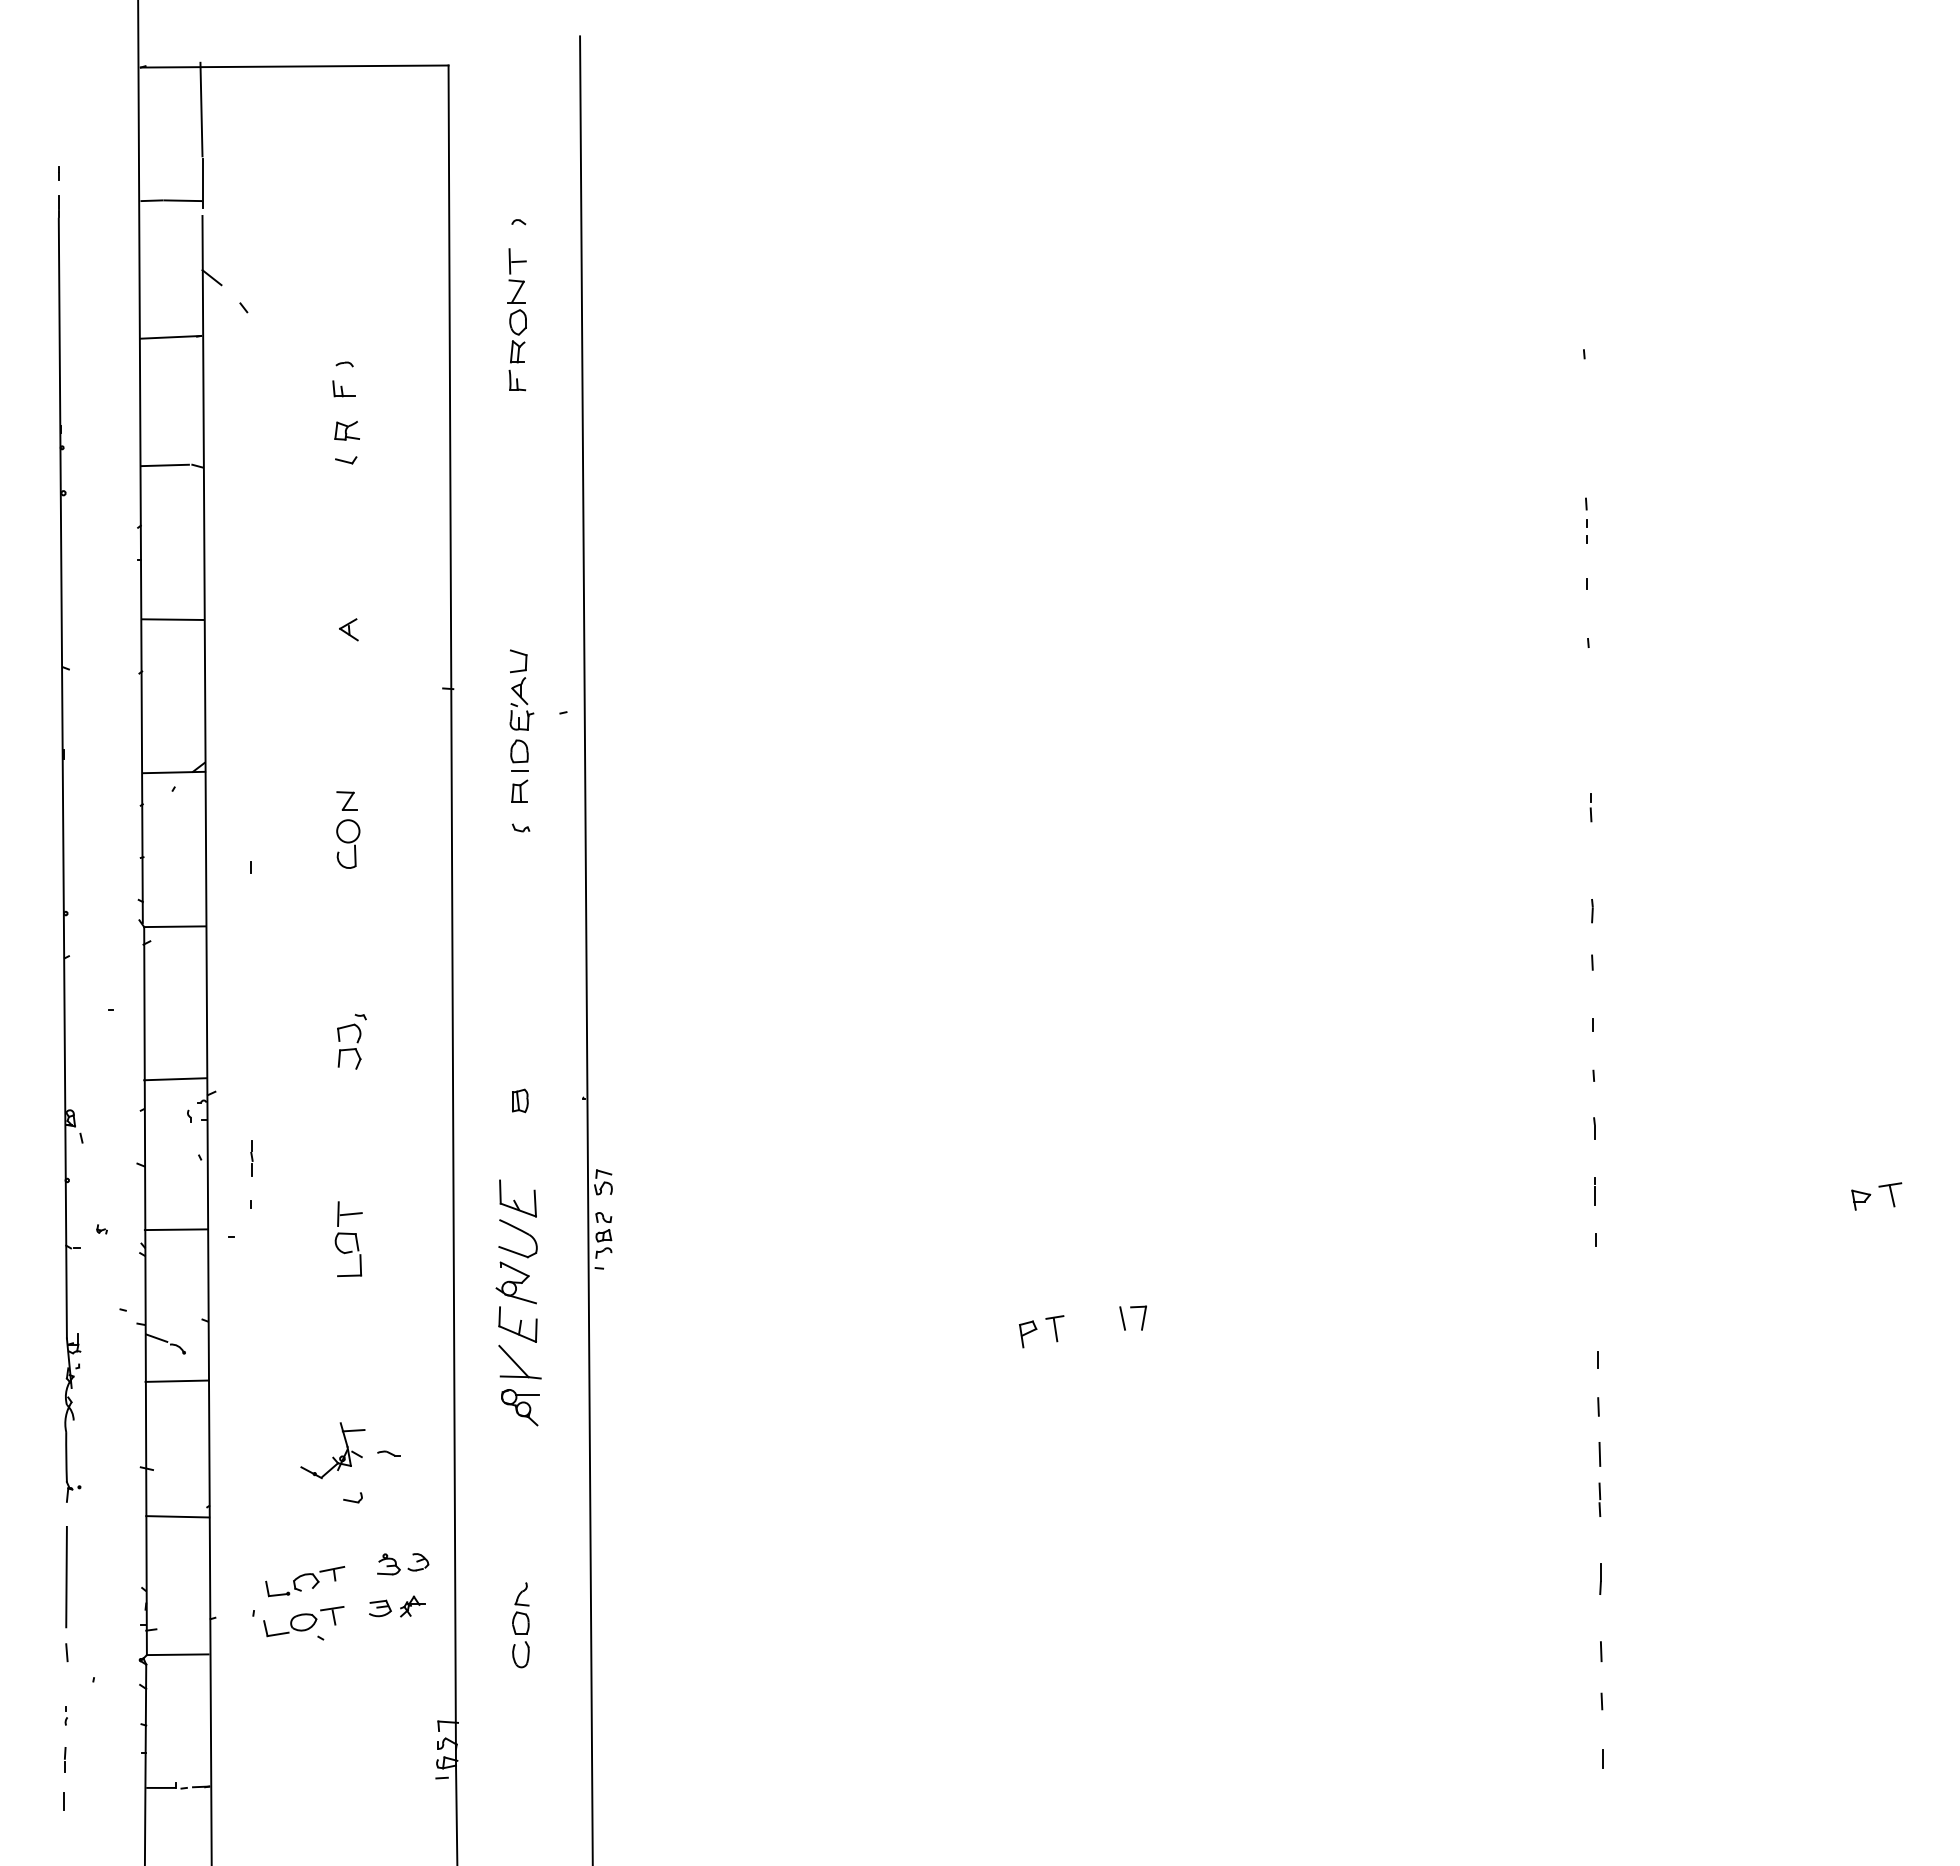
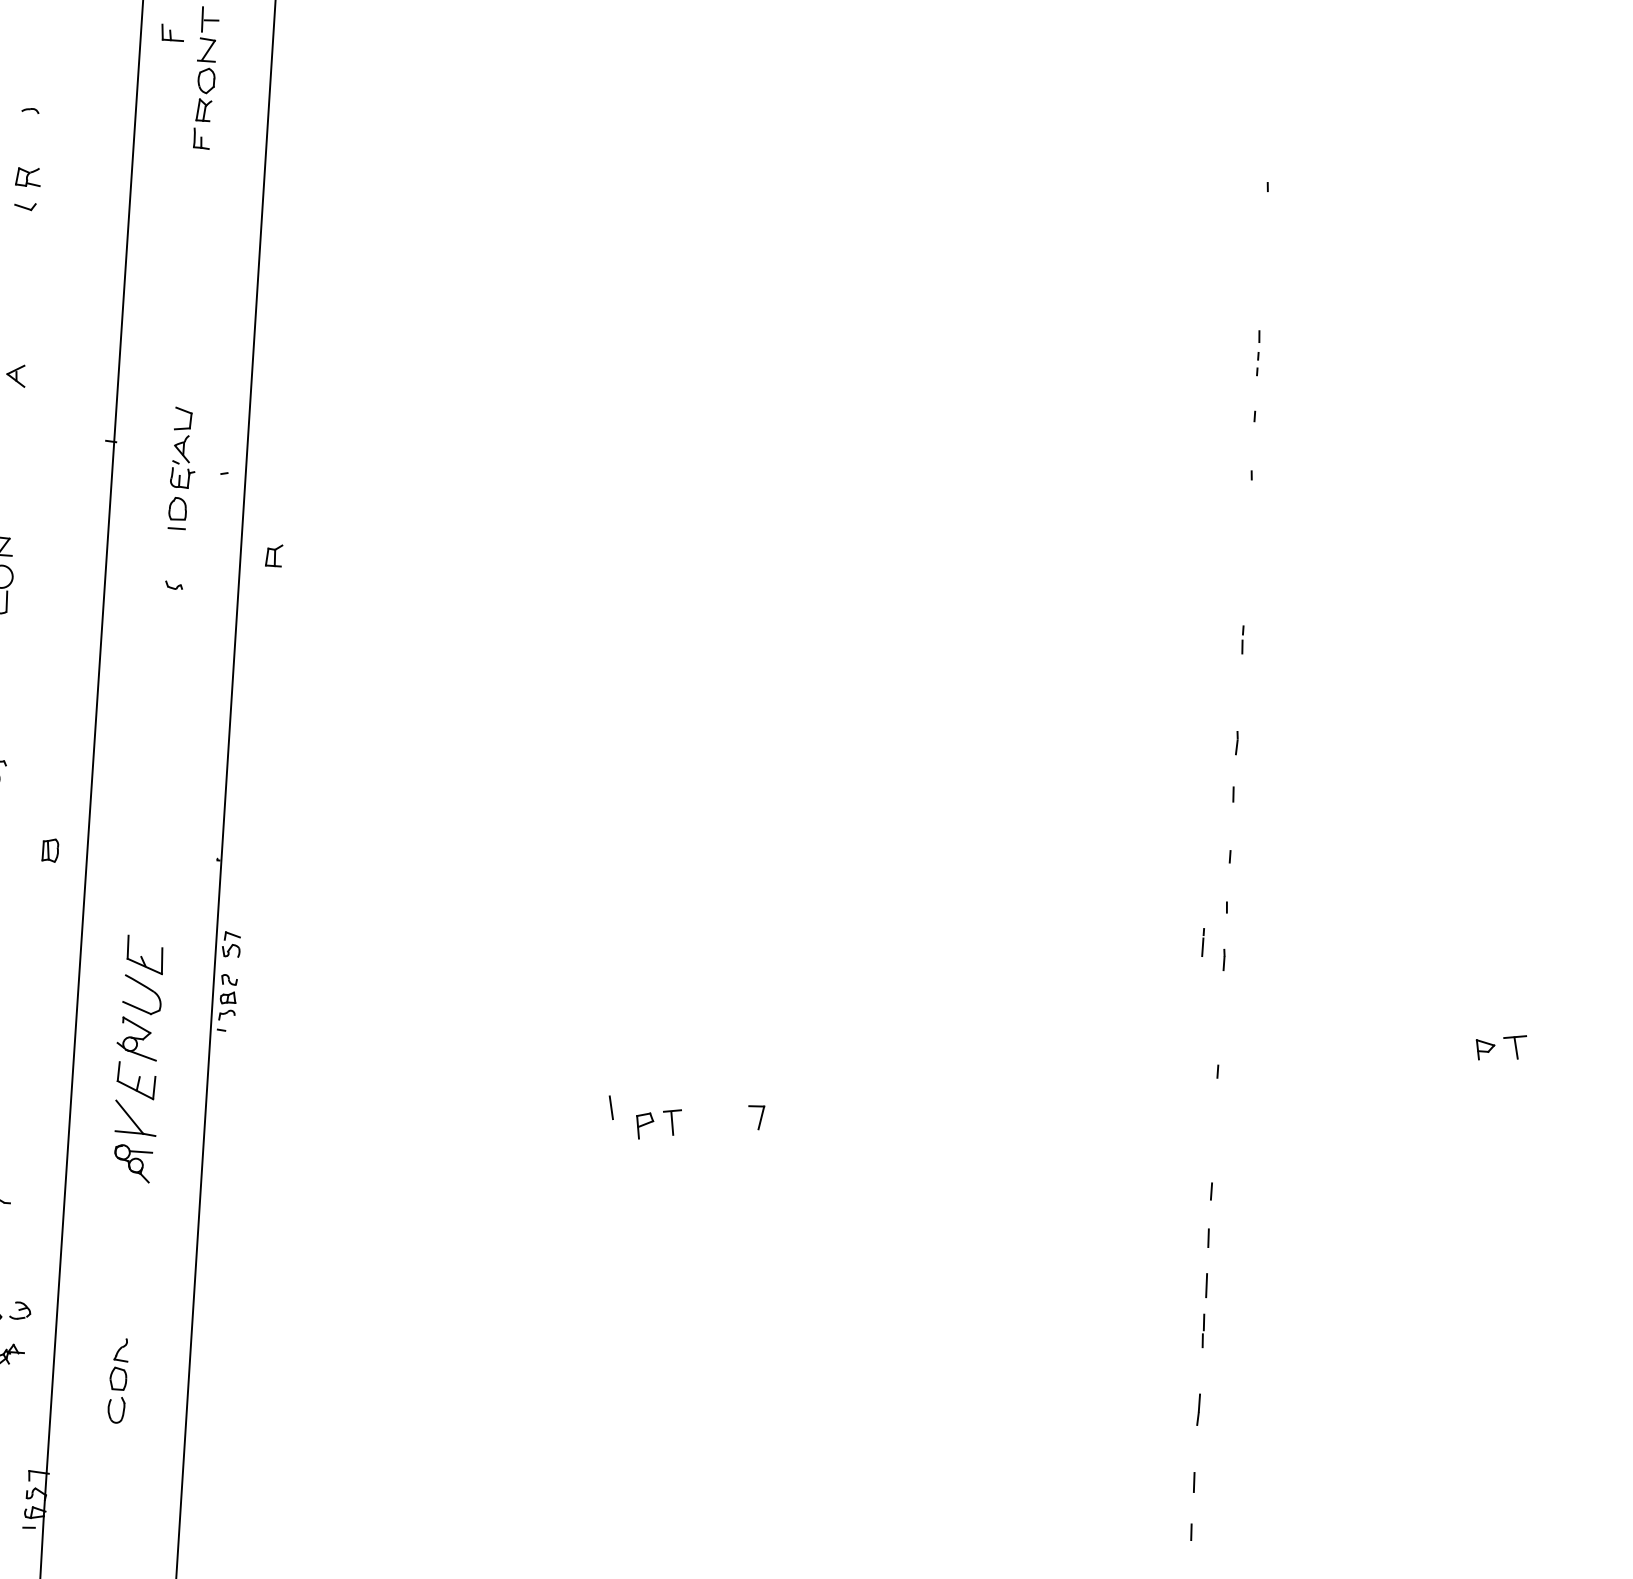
part: (343, 388) -> (172, 32), moved
part: (519, 790) -> (273, 554), moved
part: (520, 1100) -> (50, 850), moved
line: (1594, 1191) -> (1202, 942), moved
line: (1122, 1318) -> (611, 1107), moved

